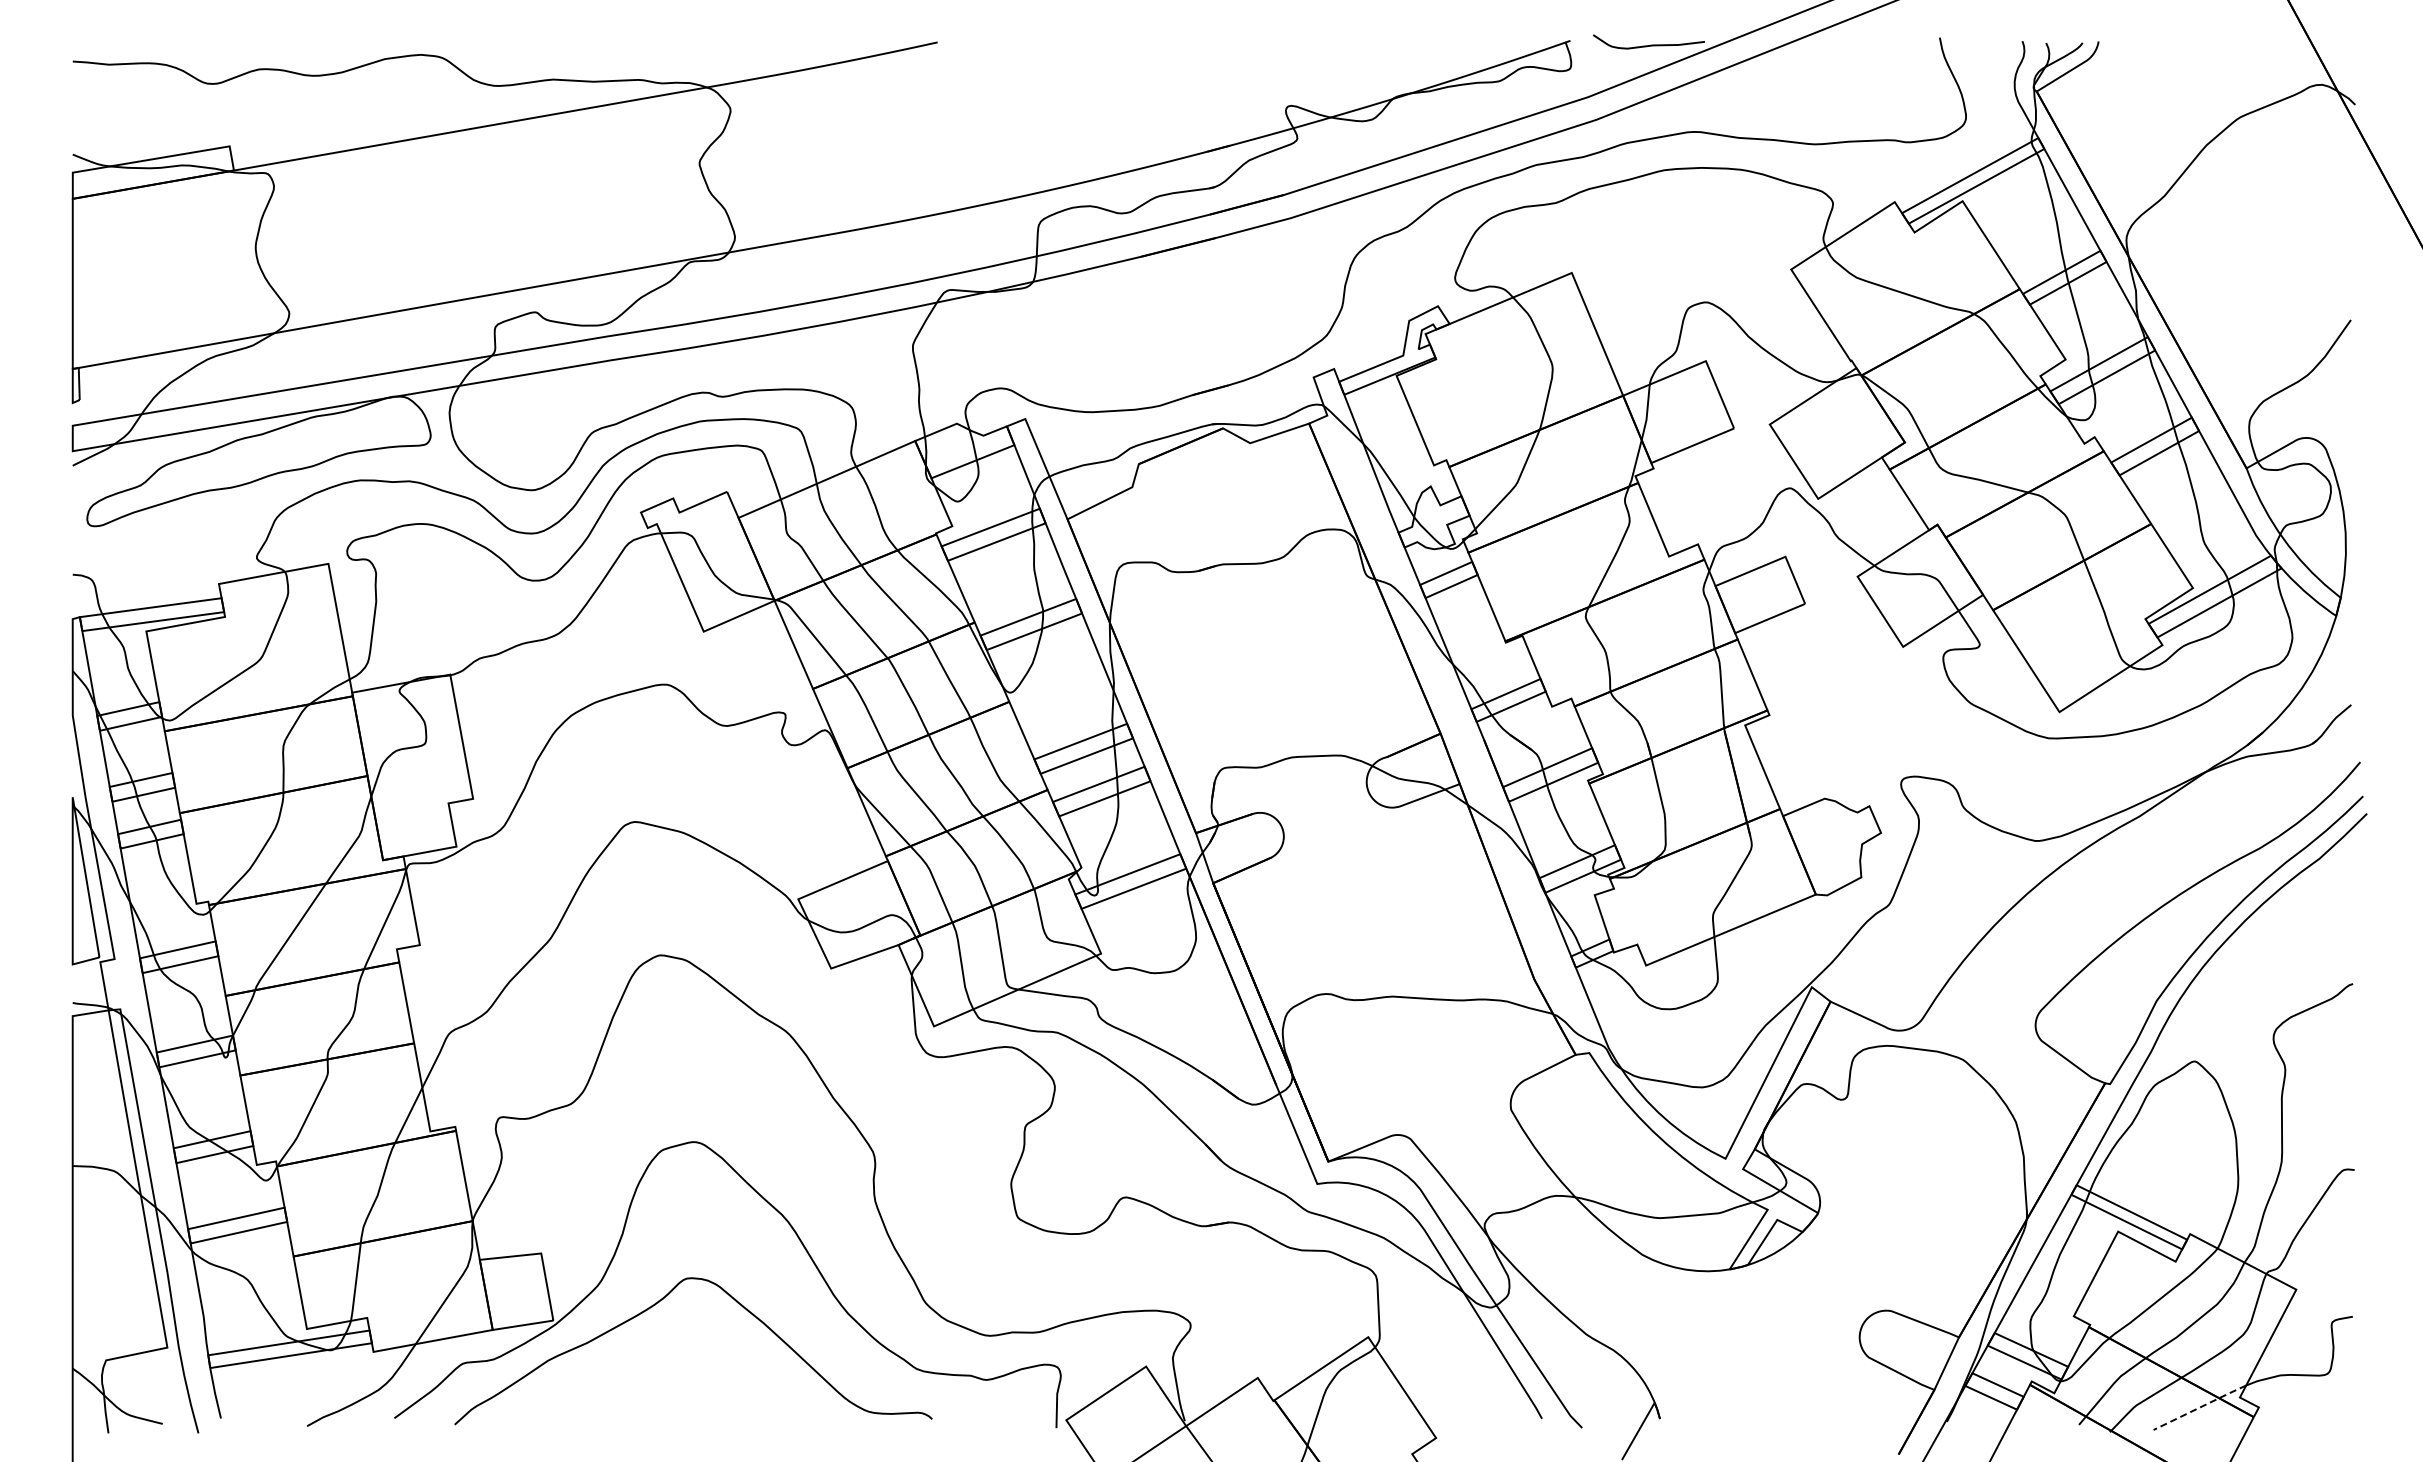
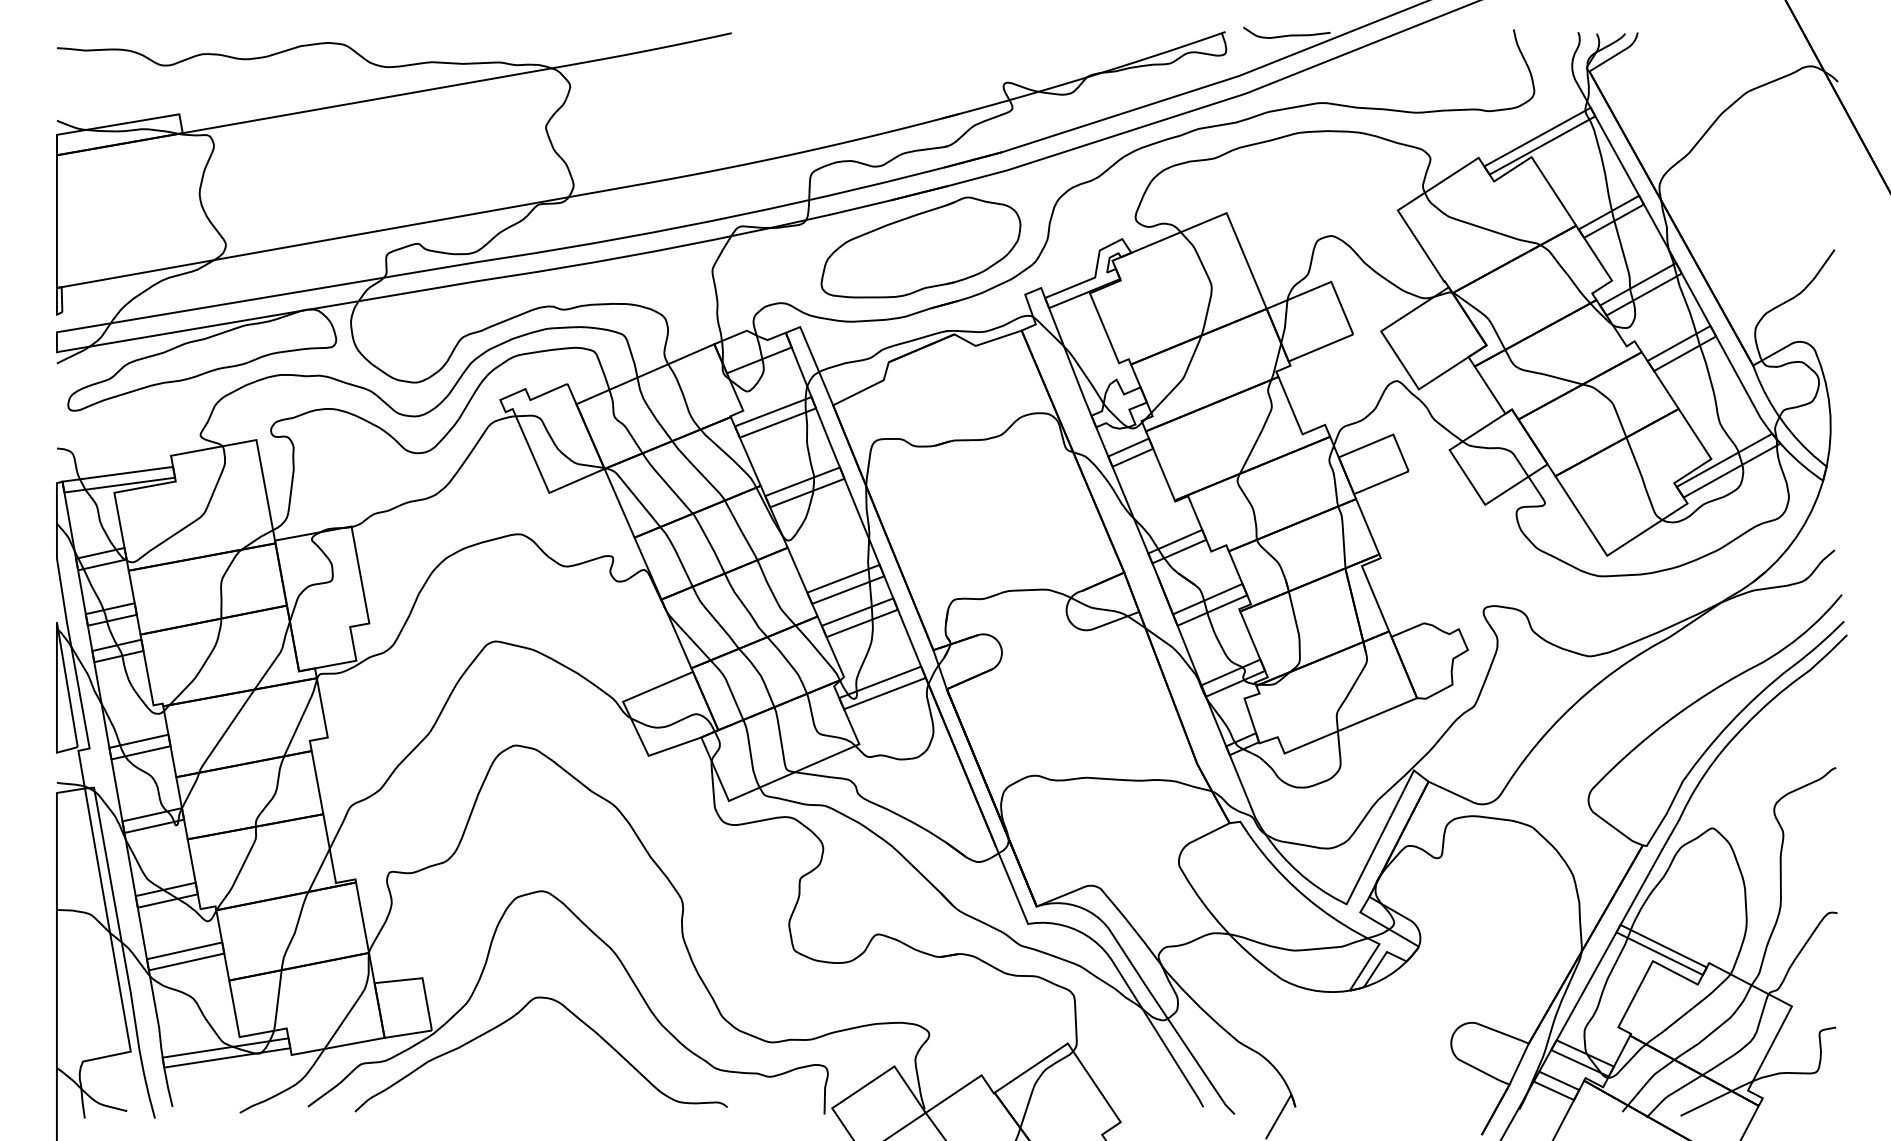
part: (1179, 316) -> (920, 247), added
line: (2199, 1407) -> (1716, 1098), dashed -> solid

